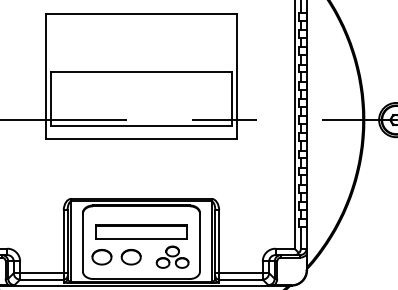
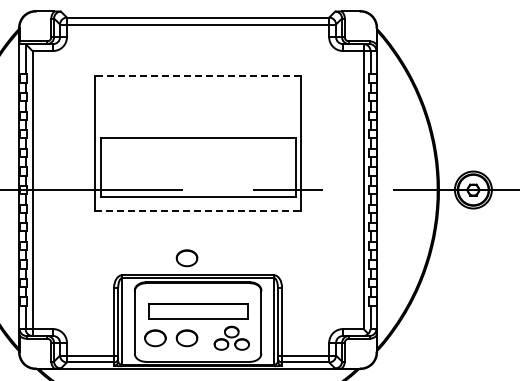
line: (140, 14) -> (197, 75), solid -> dashed
line: (141, 139) -> (198, 210), solid -> dashed
part: (130, 183) -> (186, 258), added

